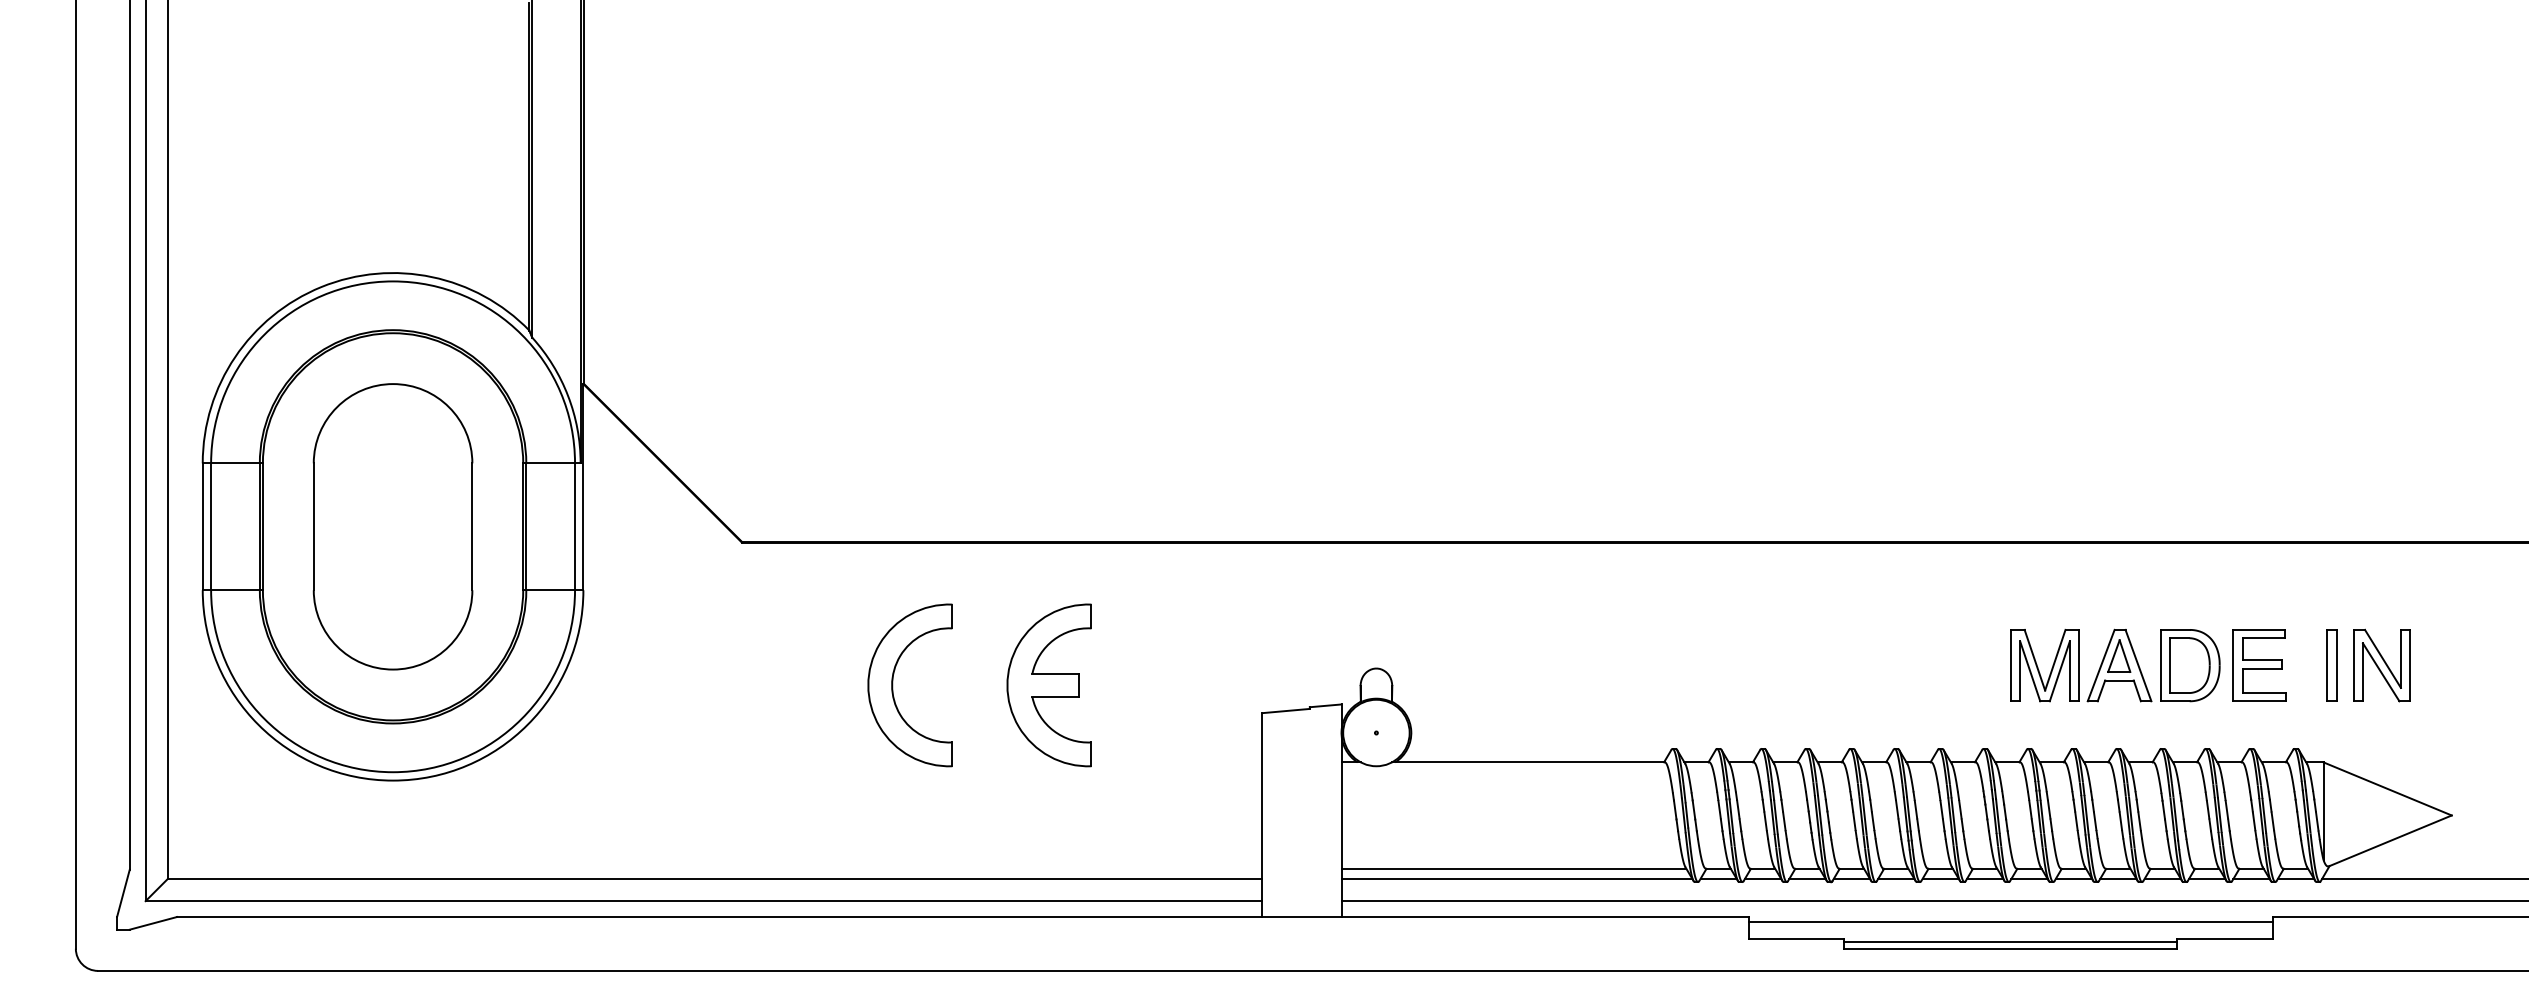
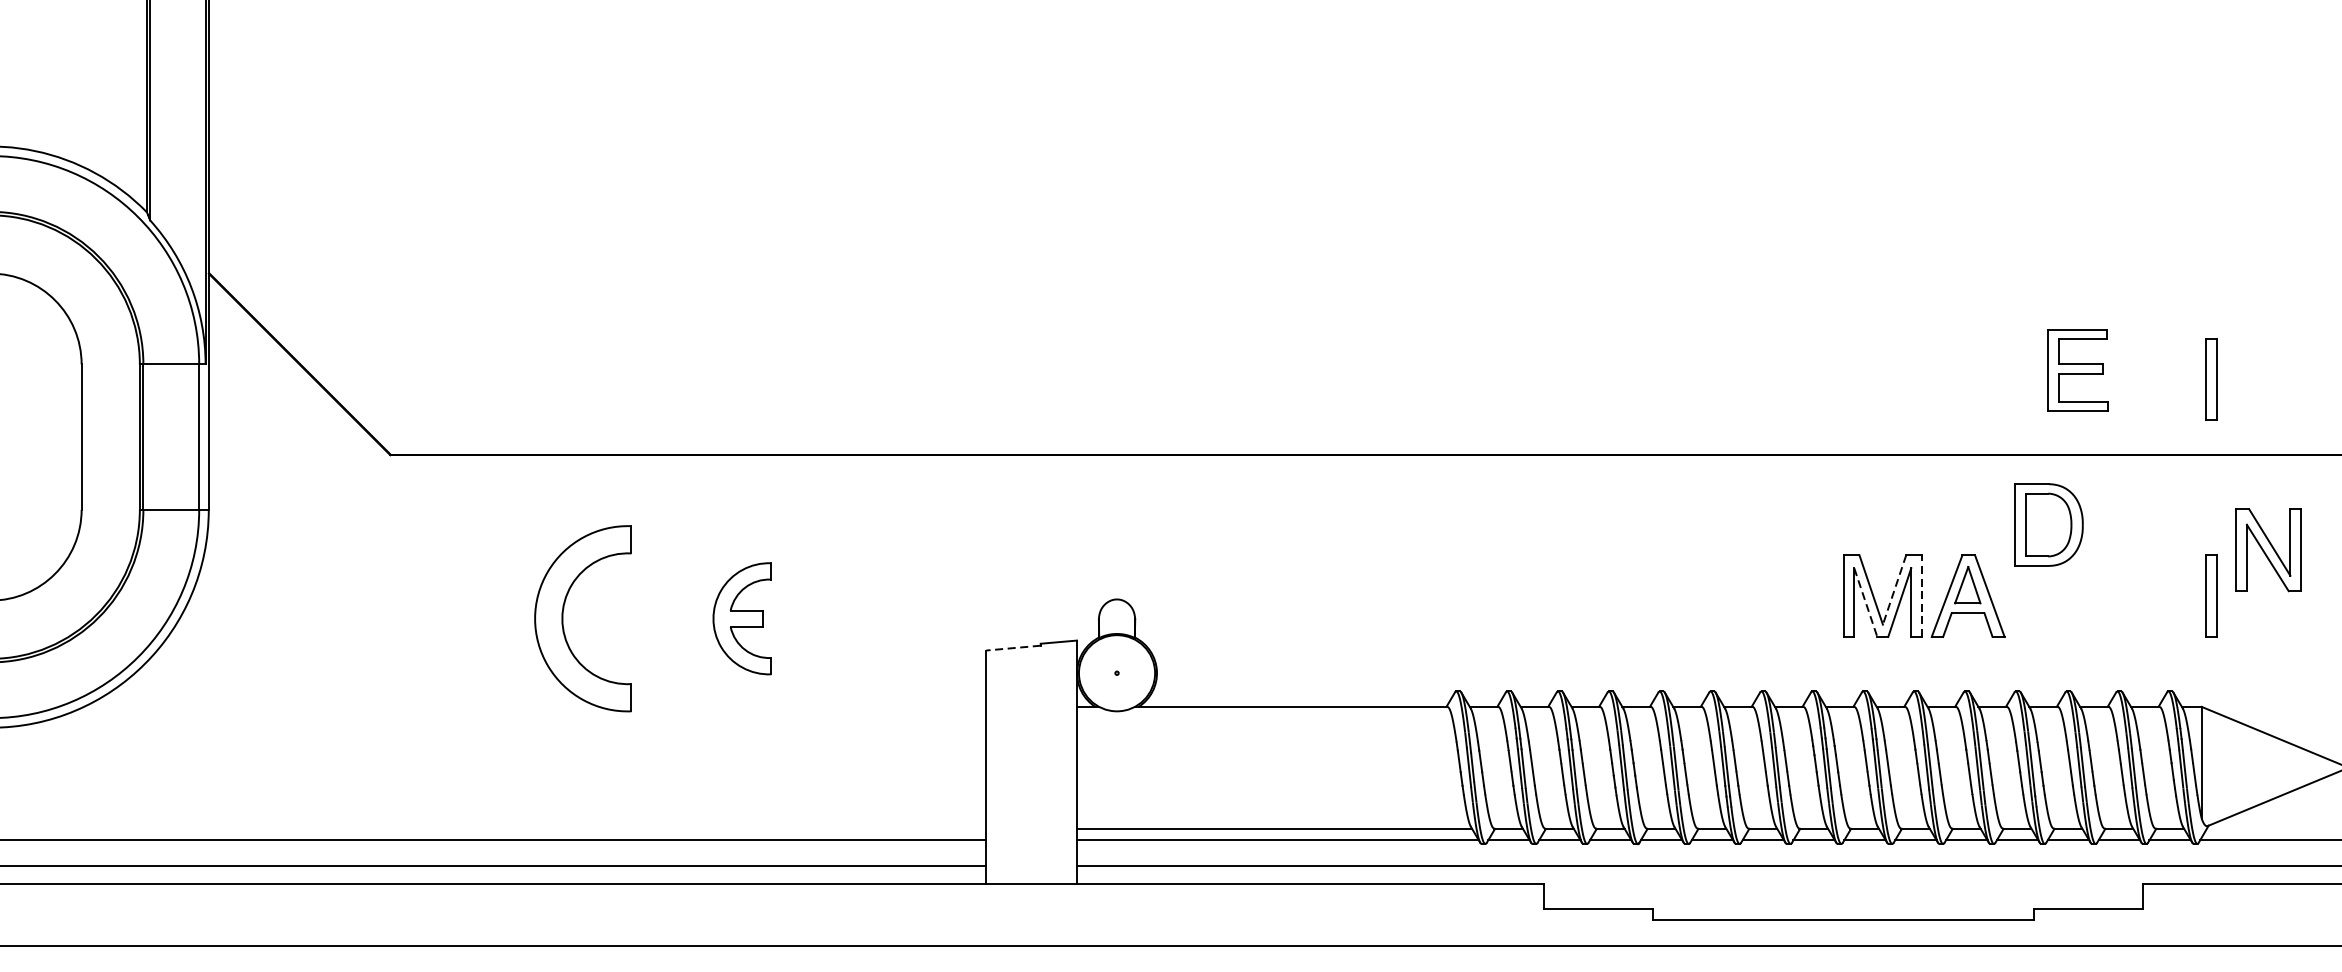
part: (2331, 476) -> (2210, 379), added
line: (2055, 660) -> (1894, 590), solid -> dashed
line: (2079, 665) -> (1922, 595), solid -> dashed
part: (2190, 665) -> (2049, 524), moved
part: (2259, 665) -> (2078, 370), moved
part: (2381, 665) -> (2268, 550), moved
line: (2030, 671) -> (1866, 602), solid -> dashed
part: (1048, 685) -> (741, 618), size x0.6
line: (1286, 711) -> (1014, 648), solid -> dashed
line: (2010, 921) -> (1843, 889), removed
line: (2010, 942) -> (1843, 913), removed

